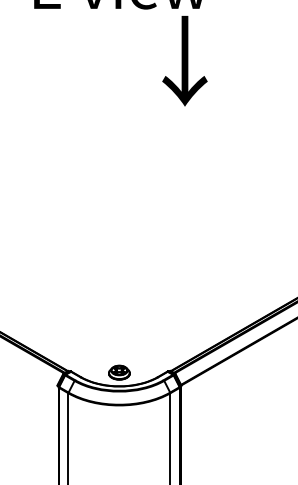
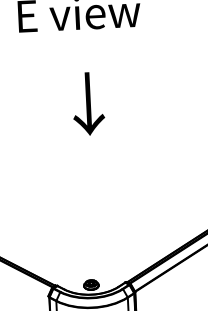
text: (184, 61) -> (88, 104), moved

